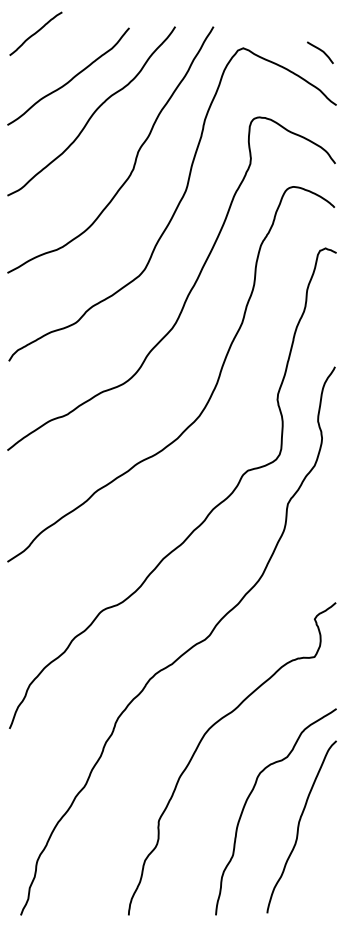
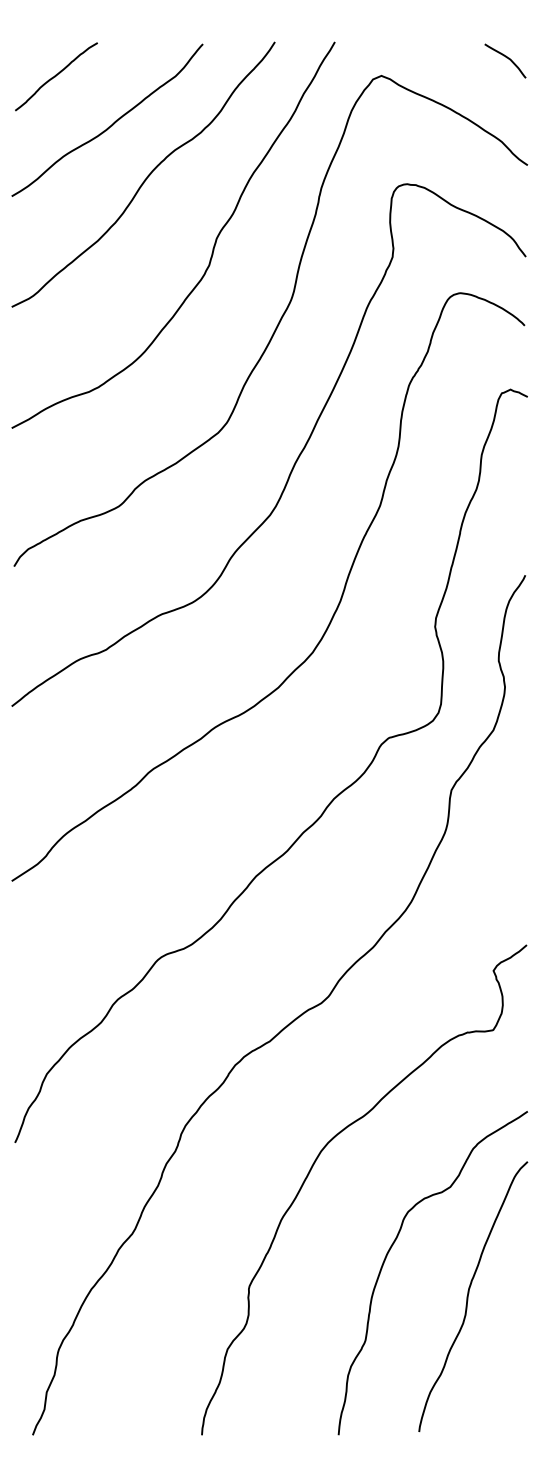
curve: (35, 33) -> (55, 76), moved
curve: (321, 51) -> (507, 58), moved

